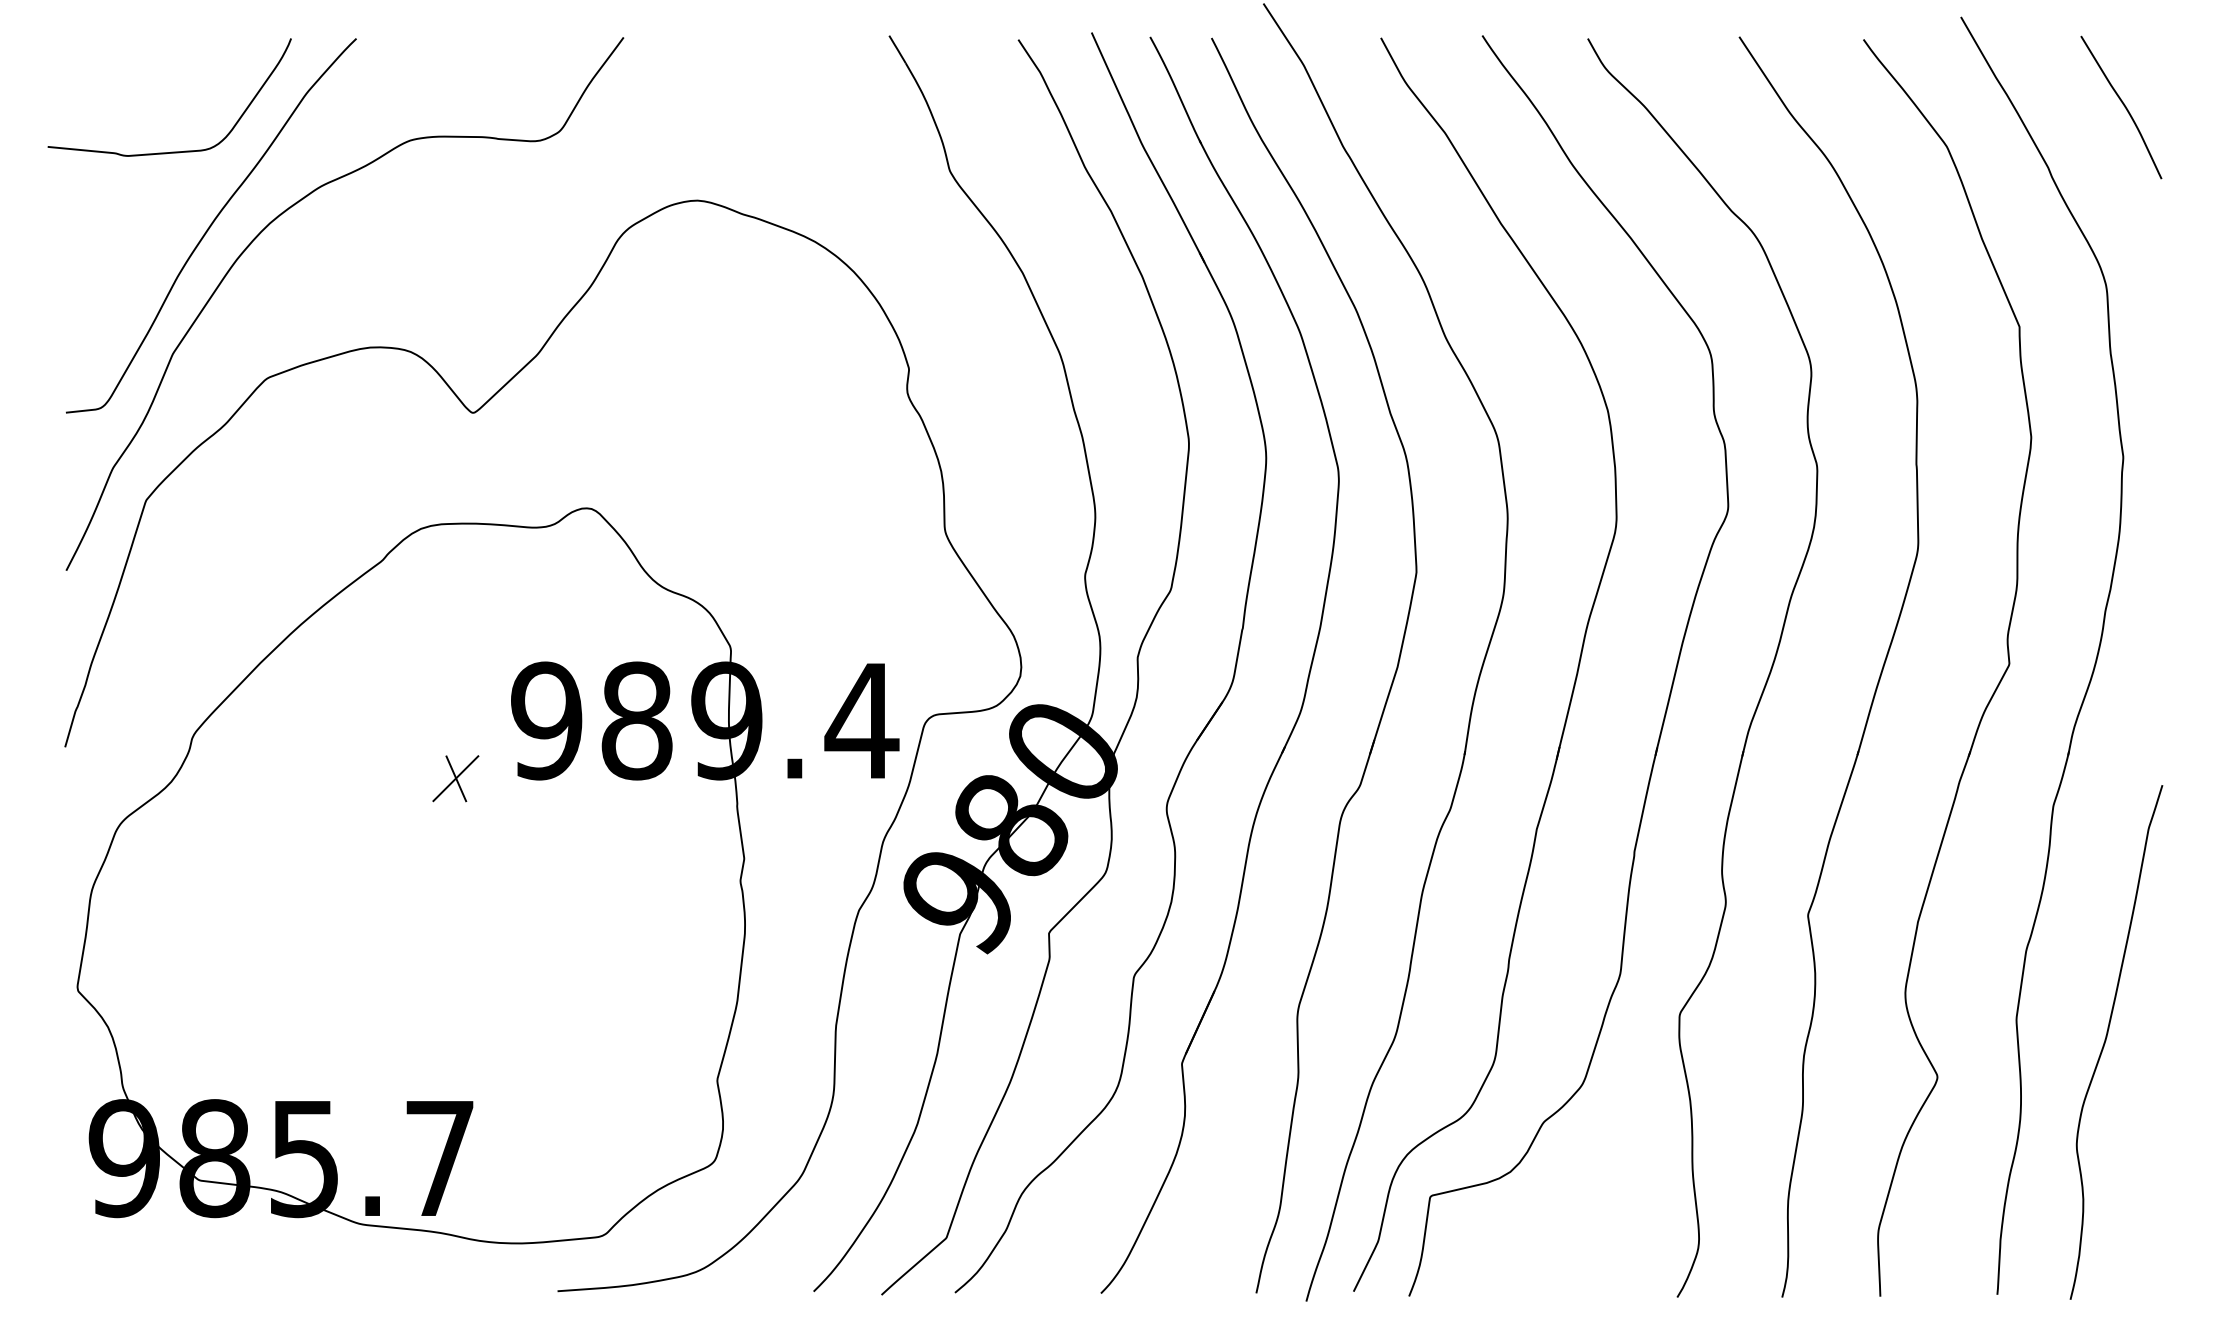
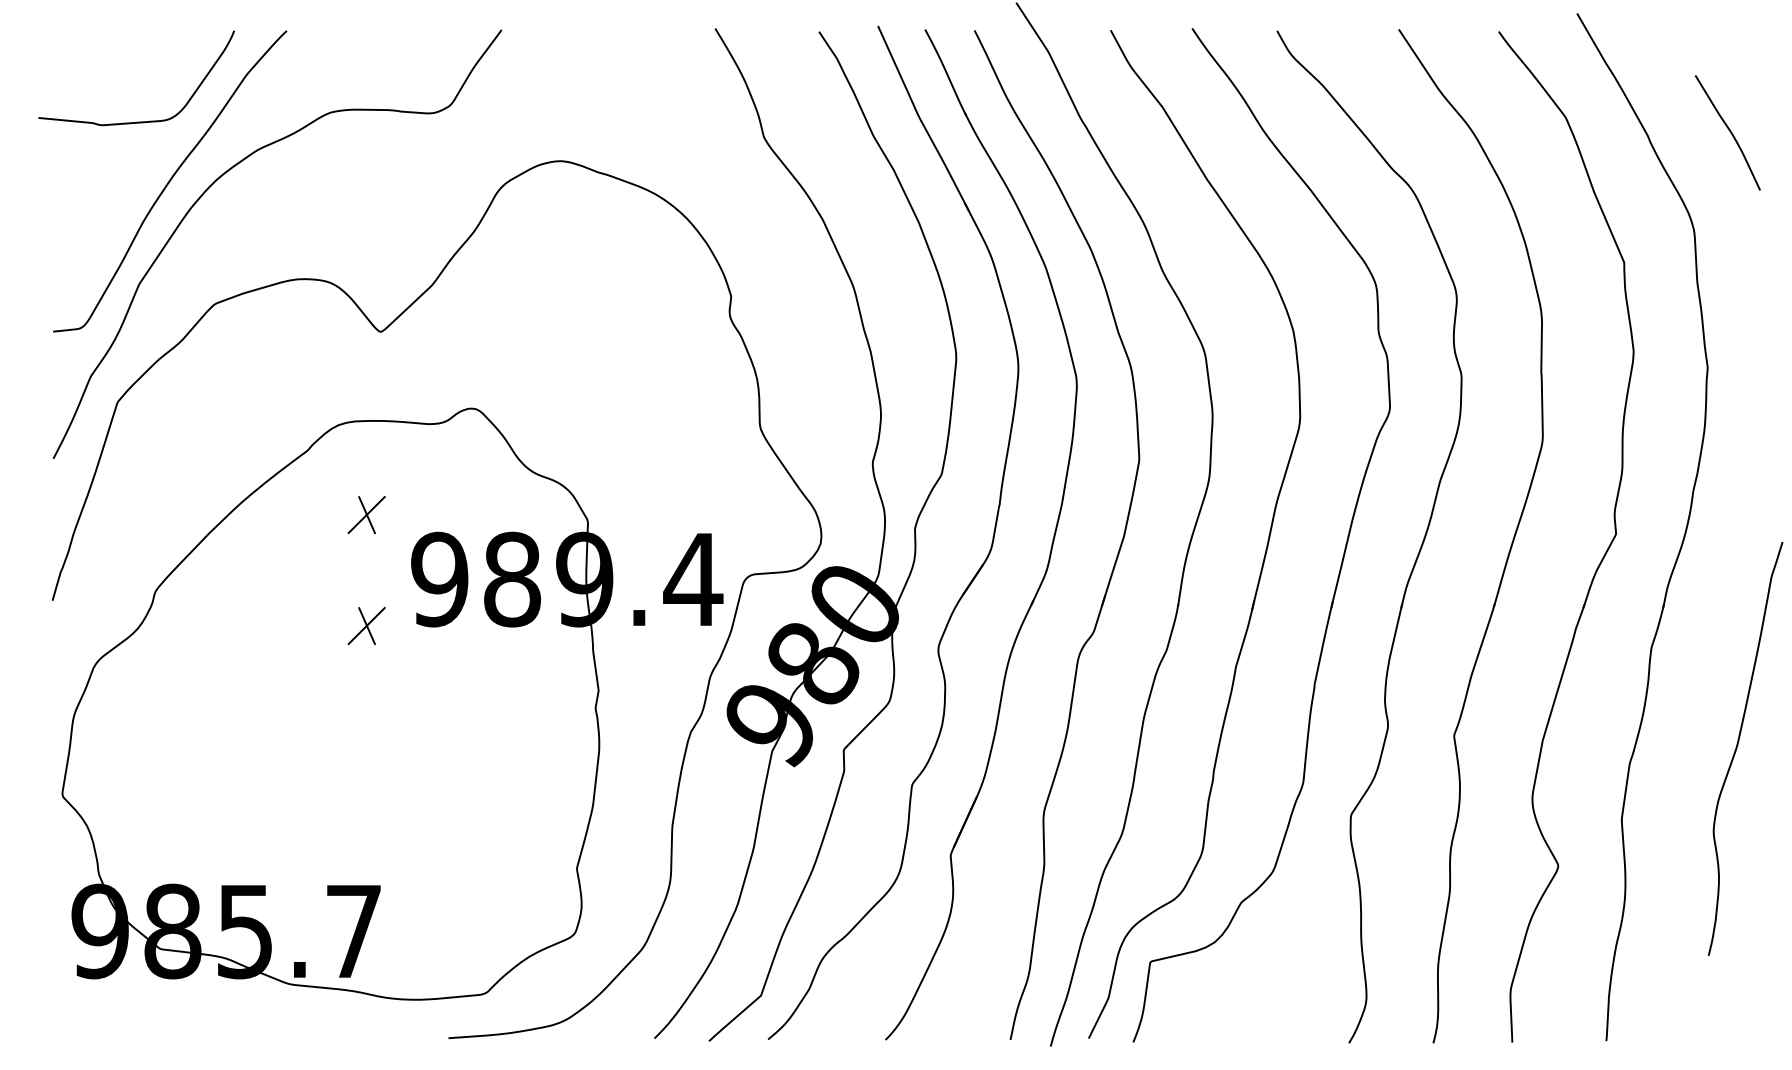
curve: (2123, 105) -> (1729, 131), moved
part: (455, 640) -> (366, 514), added
curve: (2106, 1041) -> (1737, 748), moved

